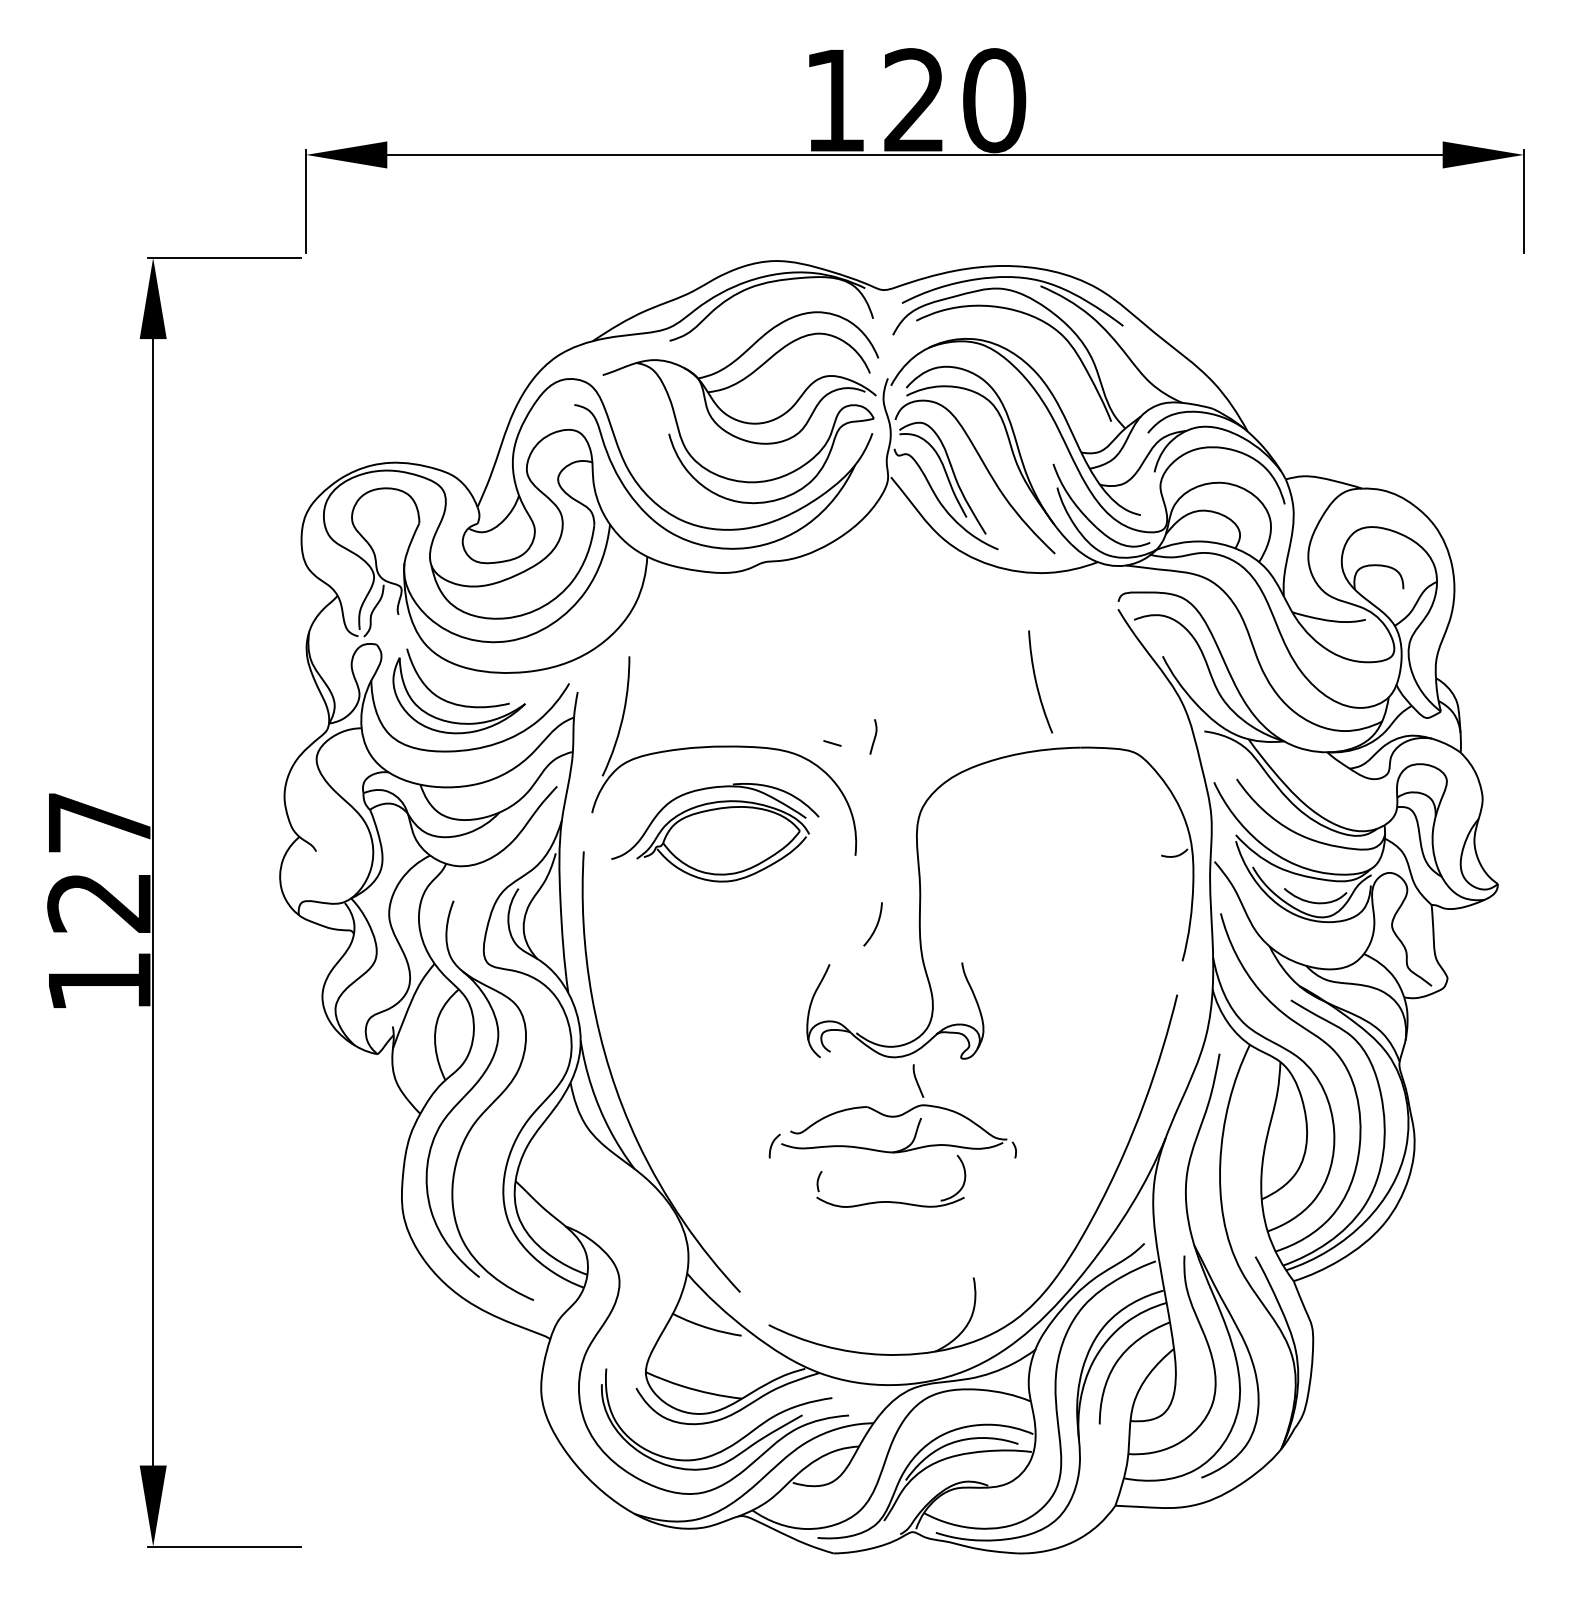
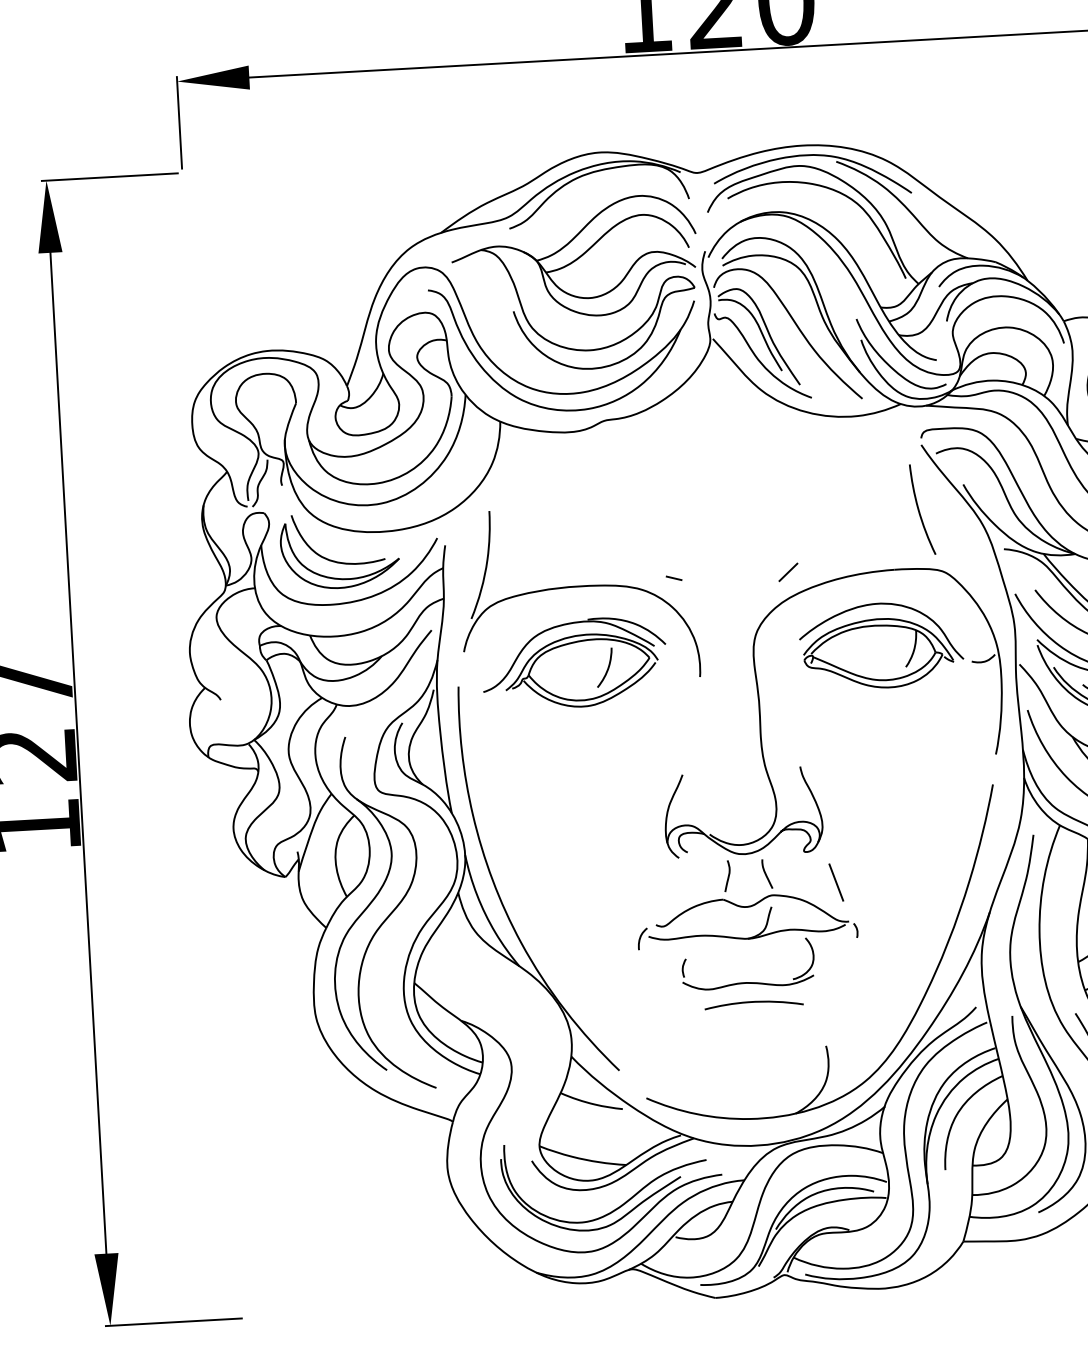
curve: (1037, 682) -> (919, 510), moved
curve: (874, 736) -> (728, 875), moved
line: (960, 743) -> (787, 572), added
part: (1060, 831) -> (881, 645), added
curve: (875, 926) -> (607, 669), moved
line: (994, 1094) -> (835, 882), added
curve: (895, 1224) -> (753, 1002), added

